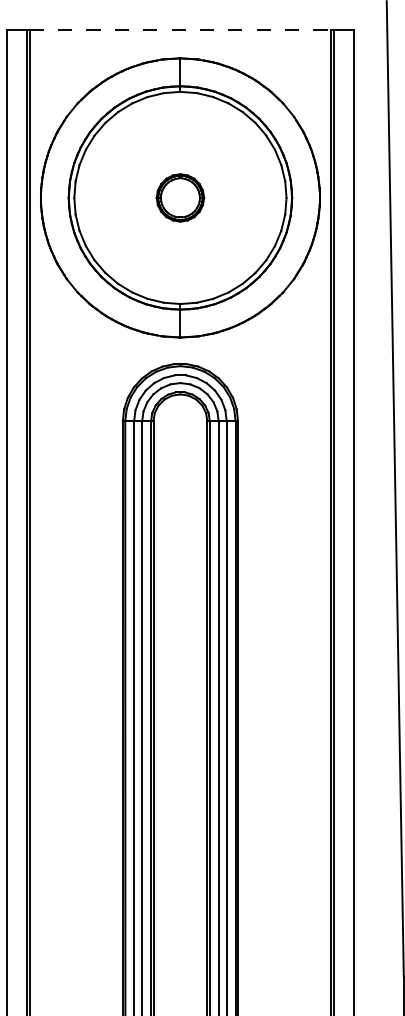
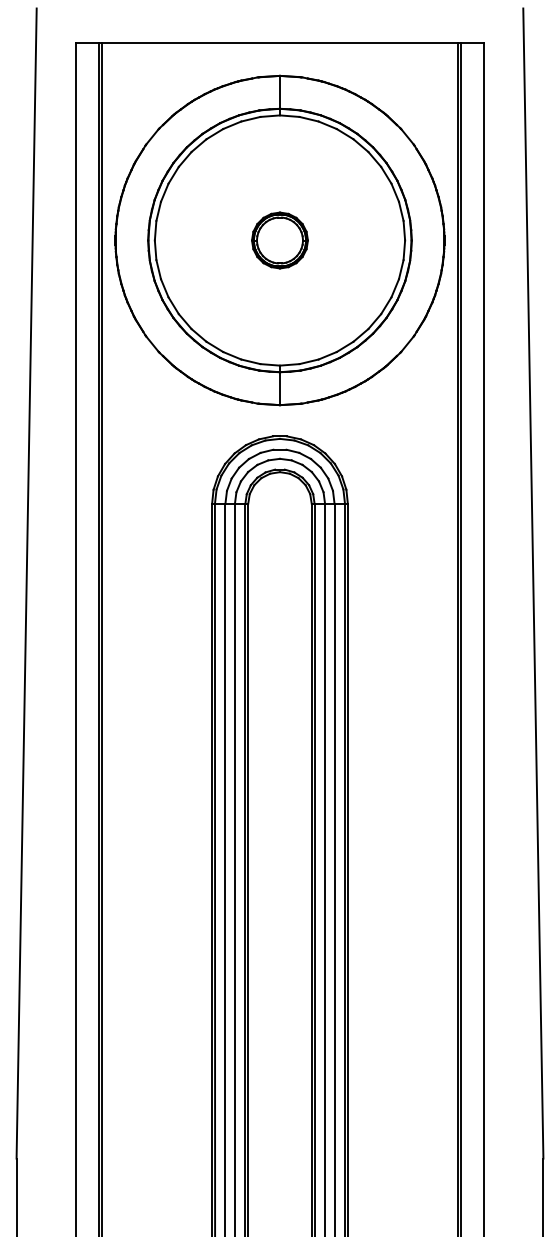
line: (180, 30) -> (280, 42), dashed -> solid

